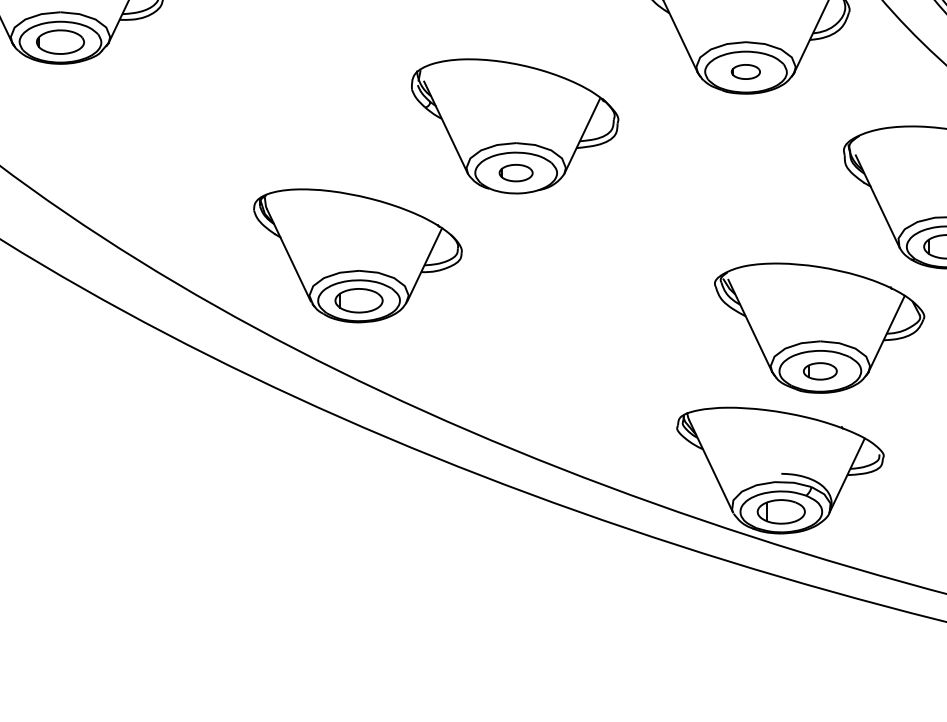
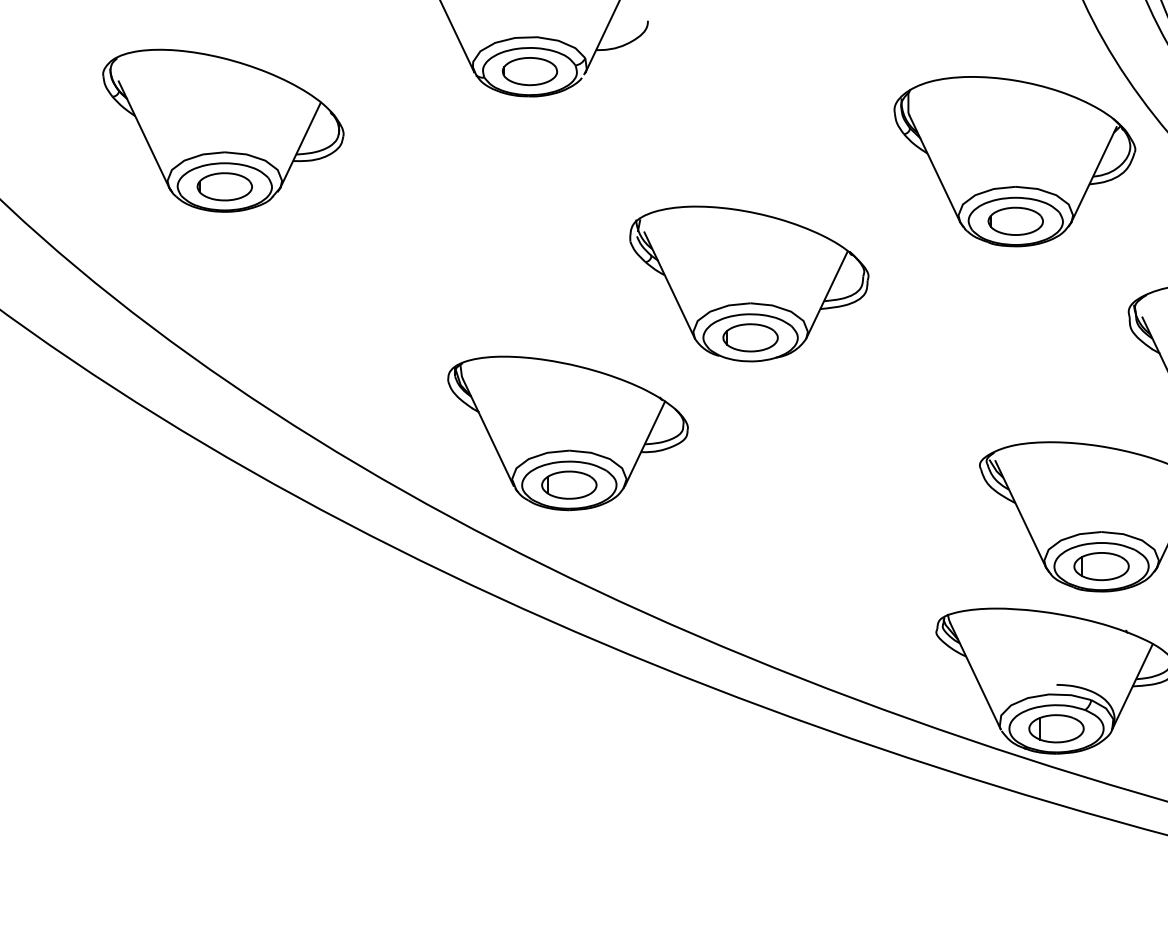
part: (745, 71) -> (1015, 220), size x1.67
part: (516, 172) -> (750, 337), size x1.43
part: (820, 371) -> (1101, 566), size x1.43

